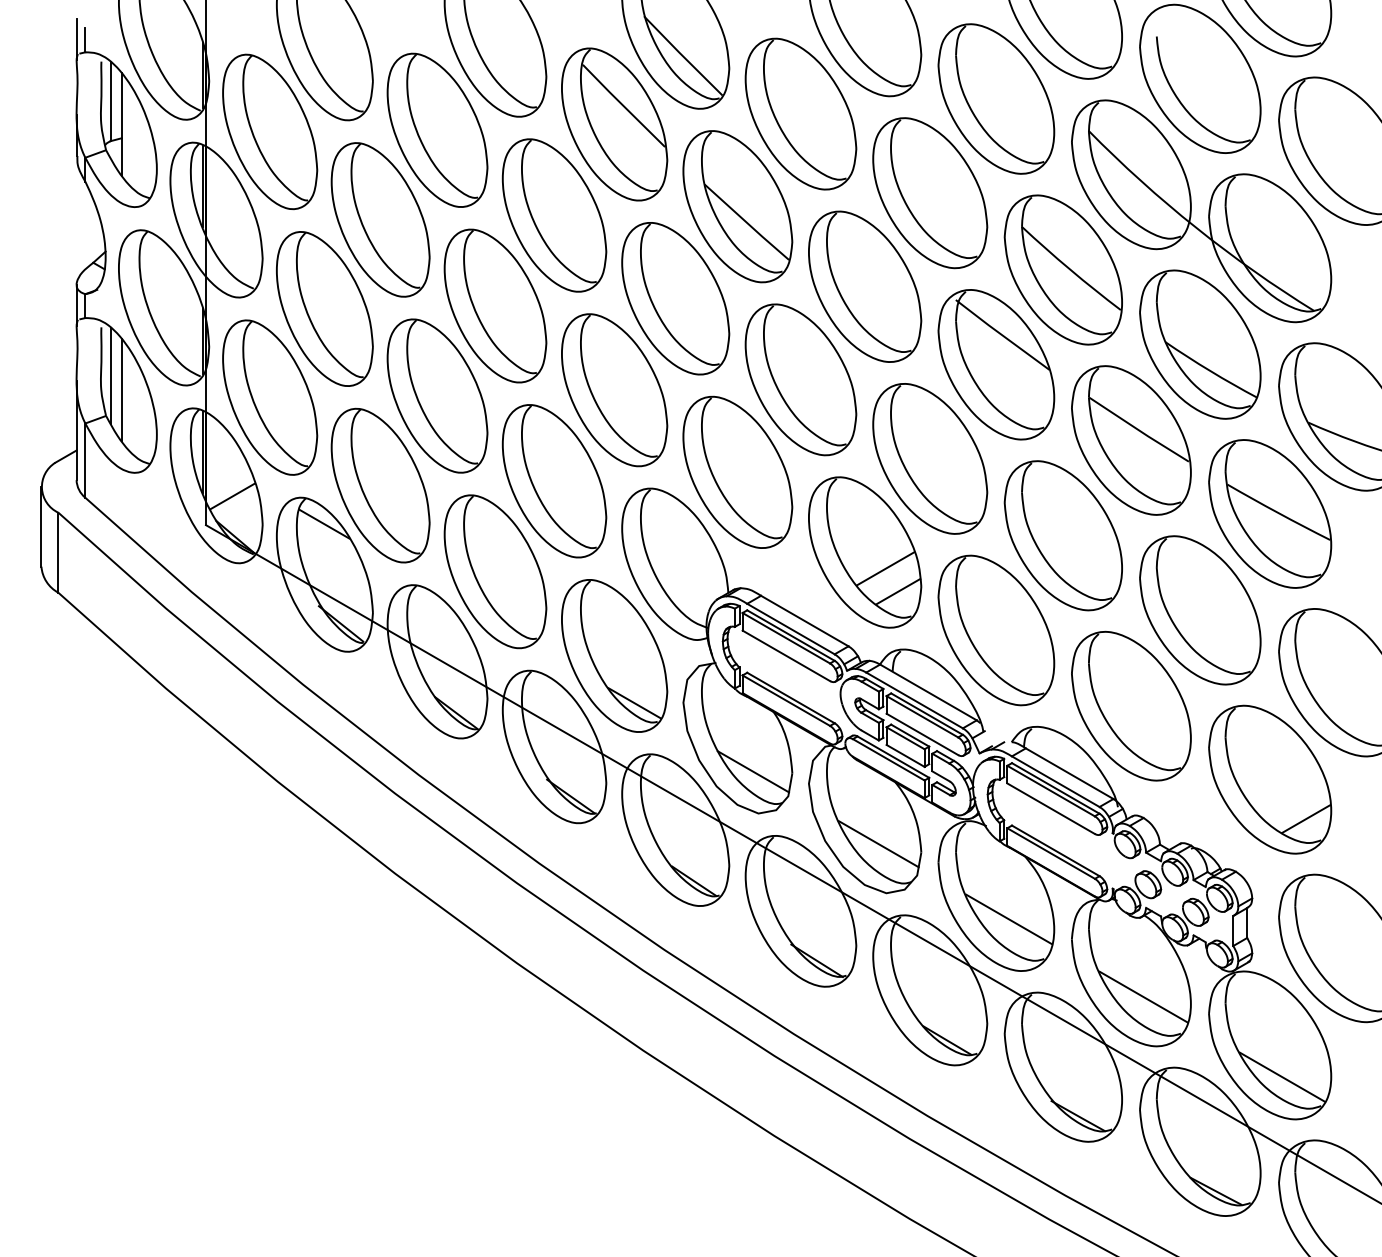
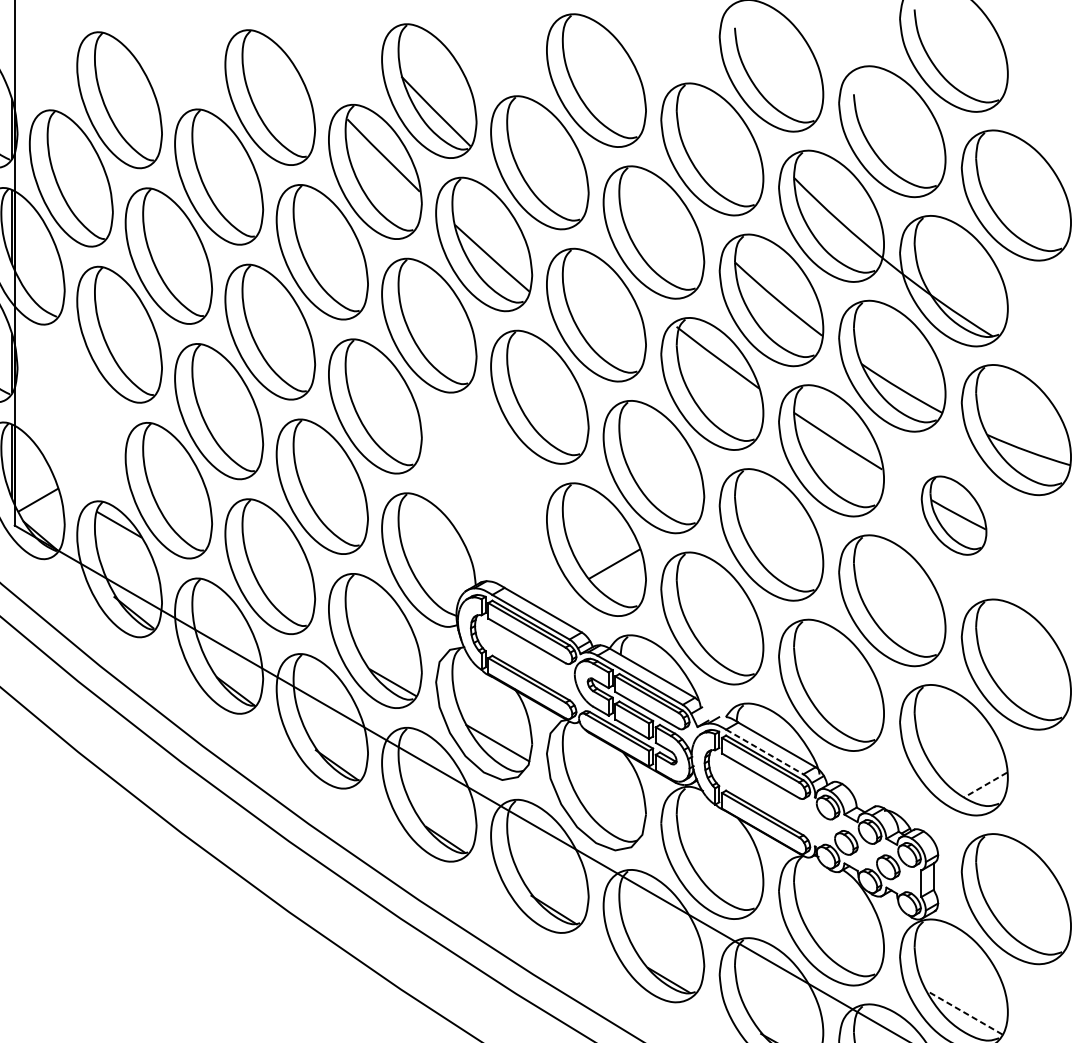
part: (270, 397) -> (71, 412), removed
part: (737, 471) -> (483, 478), removed
part: (1270, 513) -> (954, 515), size x0.6
line: (898, 591) -> (625, 584), removed
line: (1055, 781) -> (764, 751), solid -> dashed
line: (1306, 819) -> (986, 785), solid -> dashed
line: (878, 844) -> (608, 807), removed
line: (1008, 918) -> (723, 872), removed
line: (1143, 996) -> (842, 941), removed
line: (1282, 1076) -> (964, 1012), solid -> dashed

